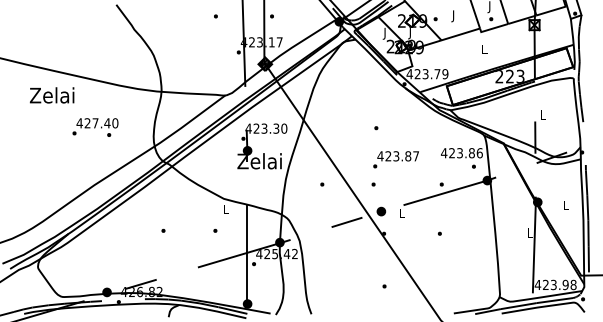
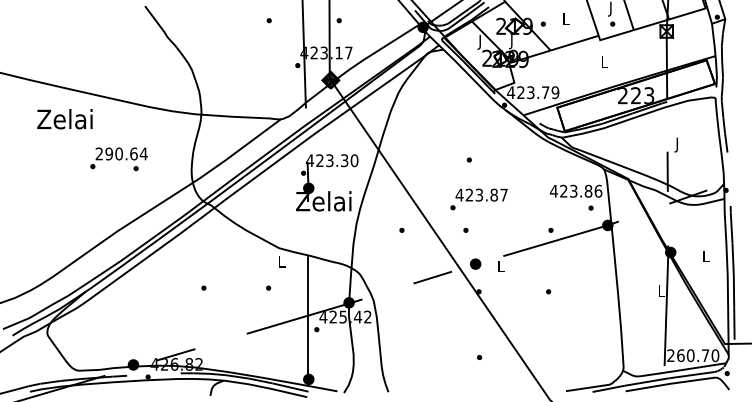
text: (453, 16) -> (565, 20), J -> L
text: (542, 116) -> (676, 145), L -> J
text: (97, 123) -> (121, 154), 427.40 -> 290.64
text: (395, 159) -> (478, 199), moved
text: (555, 284) -> (692, 355), 423.98 -> 260.70

